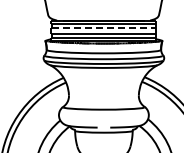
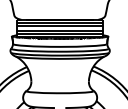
line: (104, 28) -> (60, 26), dashed -> solid

